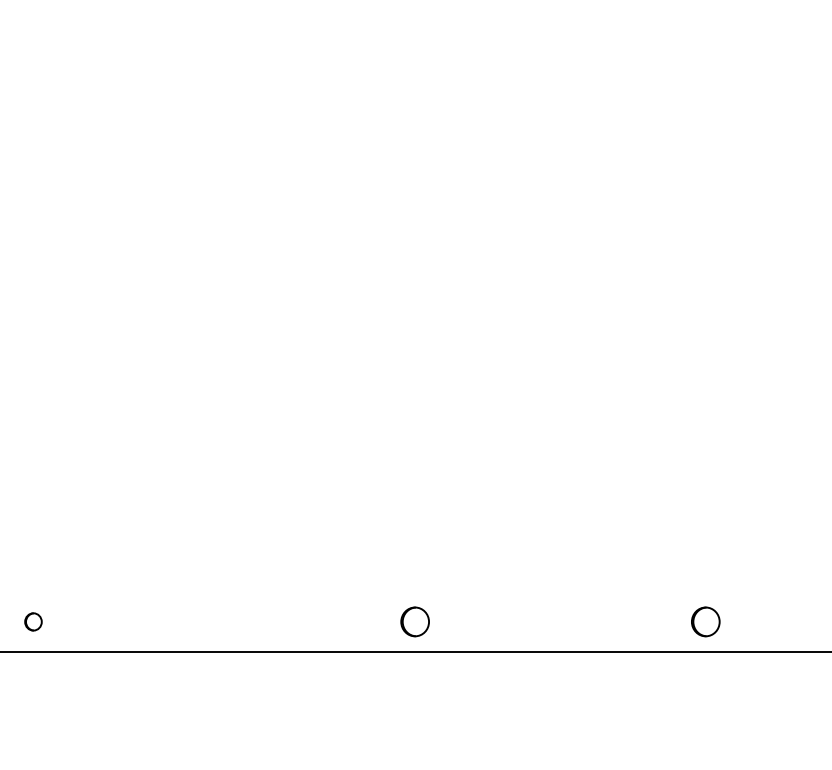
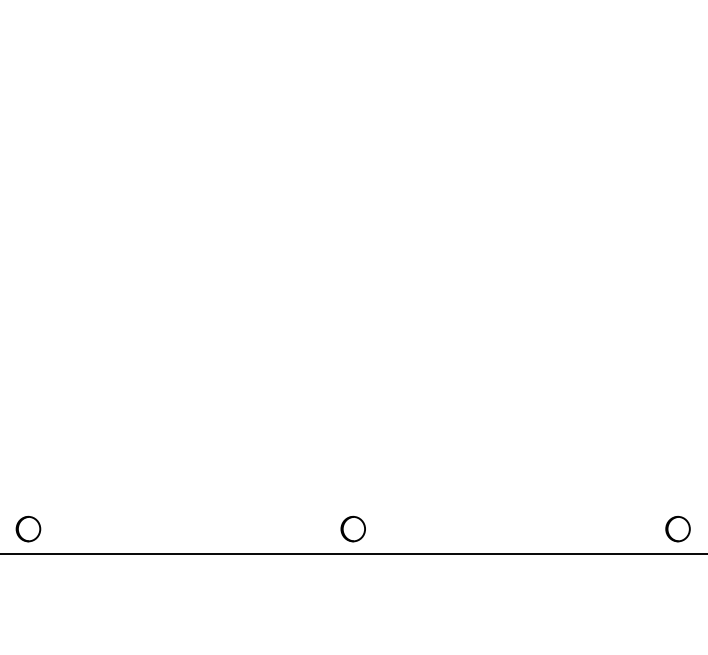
part: (33, 621) -> (28, 528), size x1.67
part: (705, 621) -> (677, 528), moved

